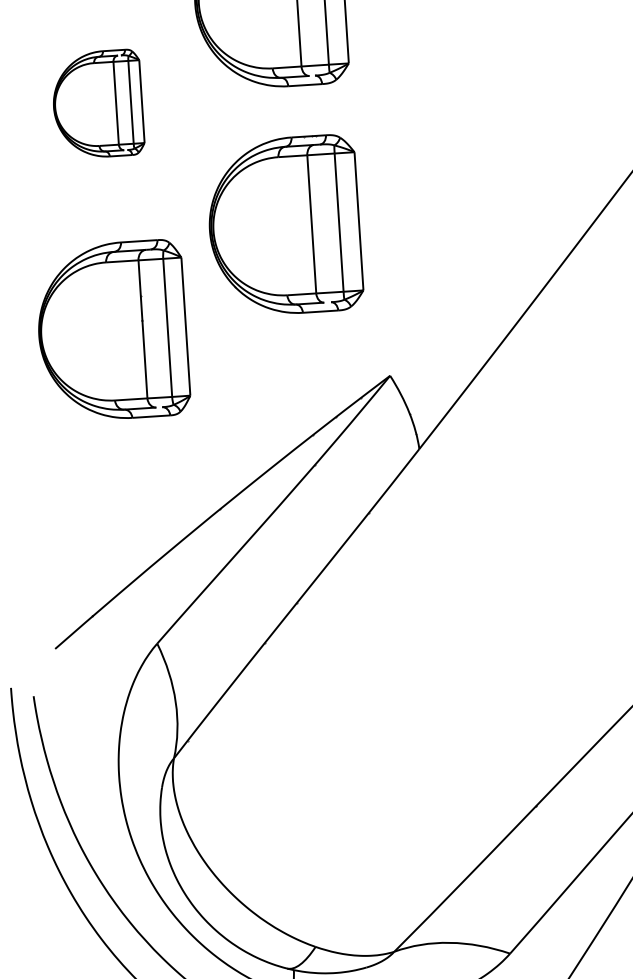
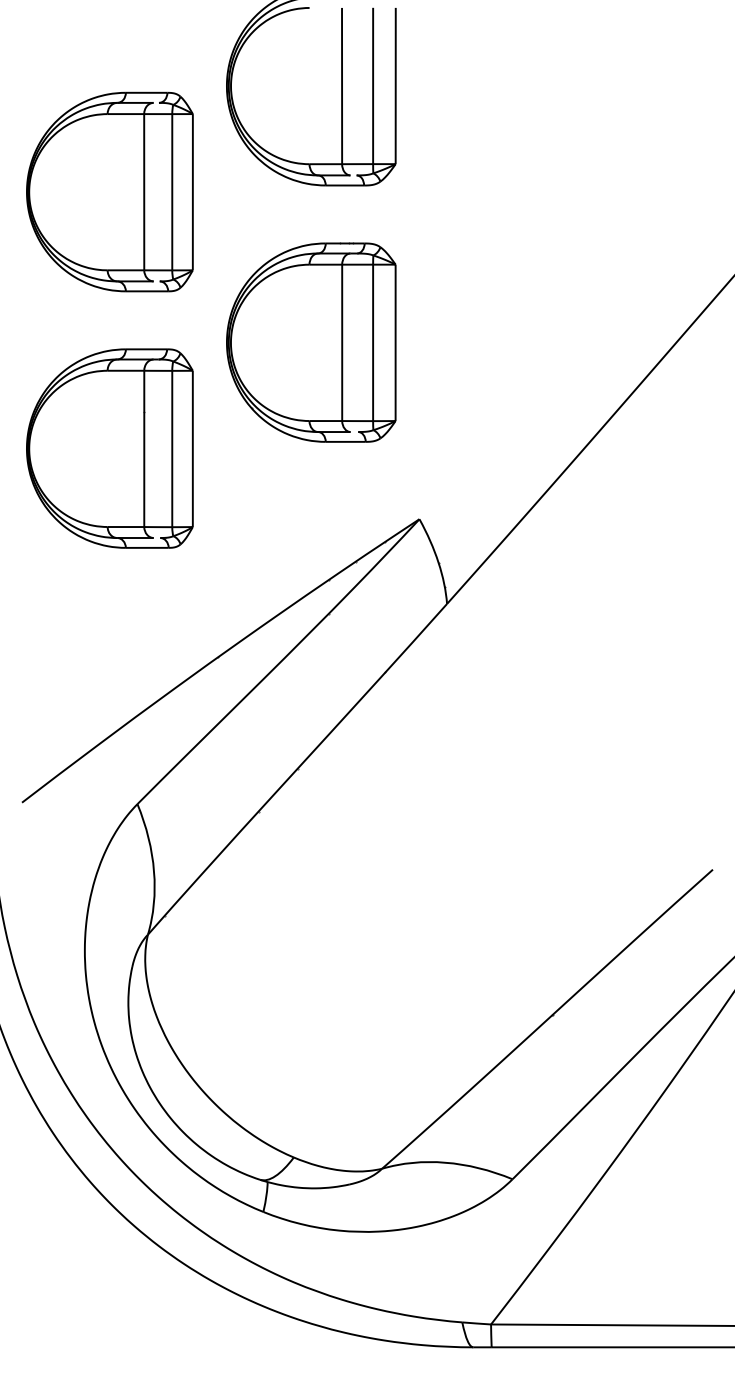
part: (97, 103) -> (109, 191), size x1.67

